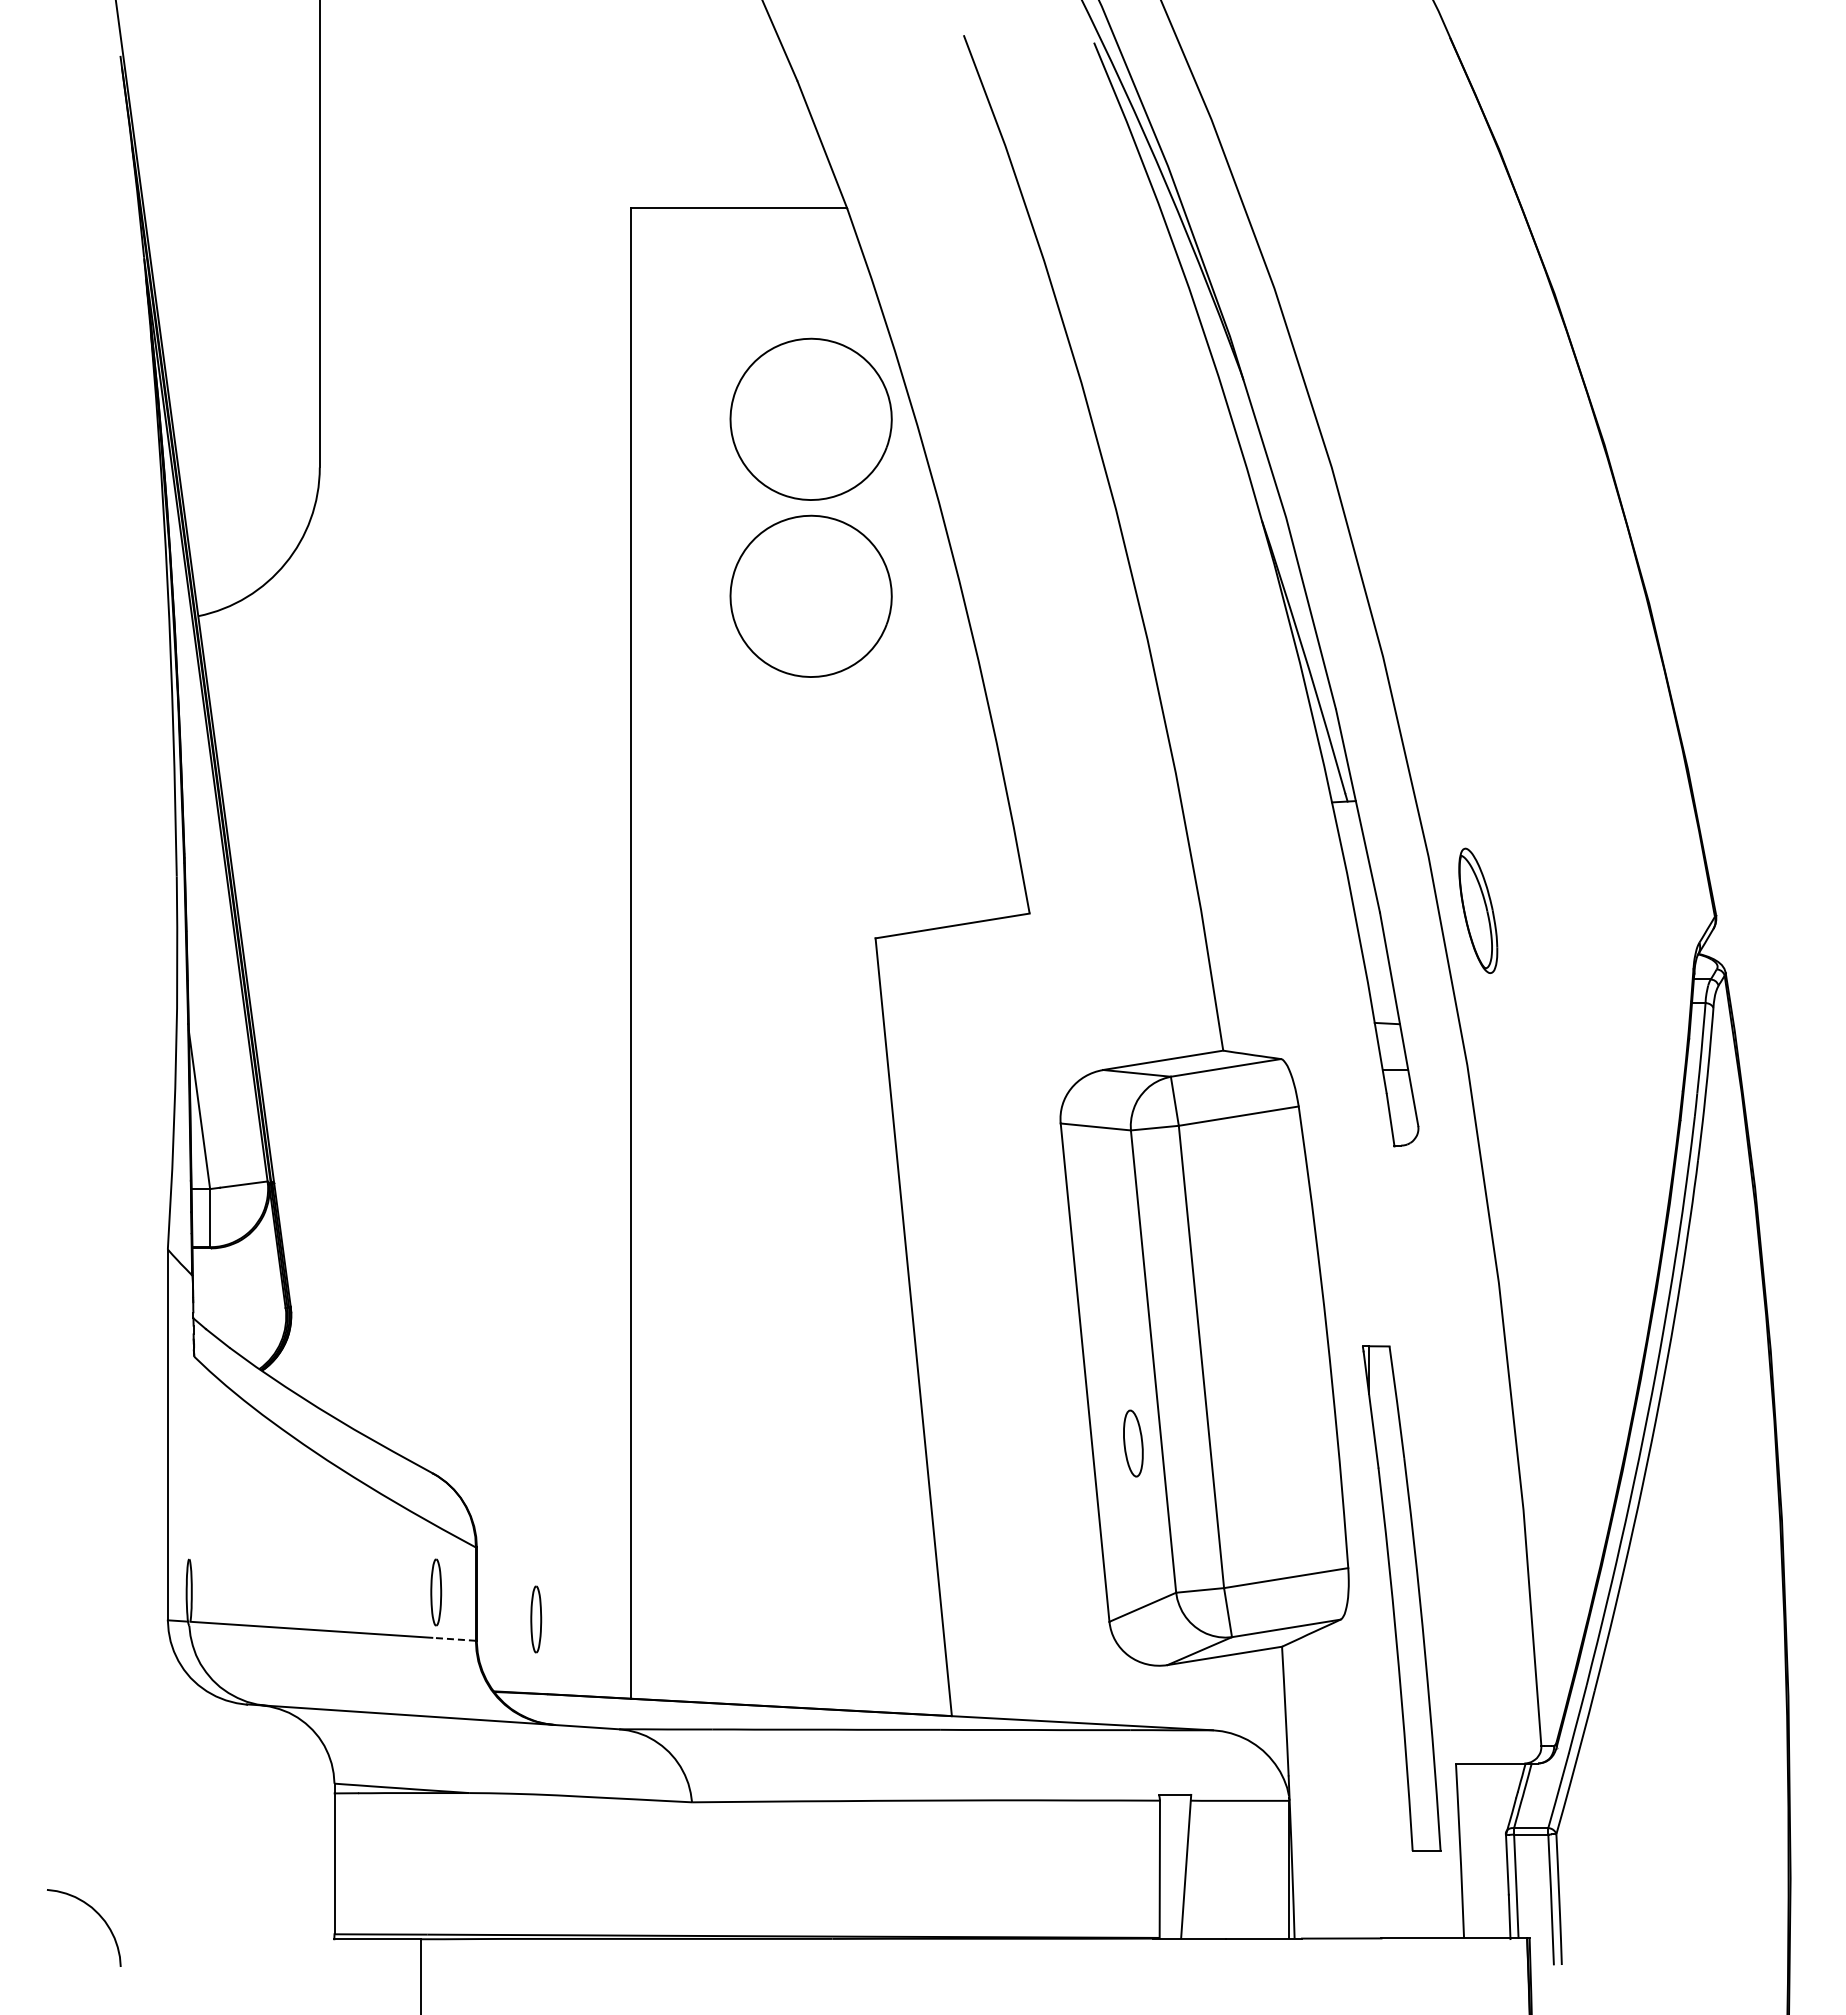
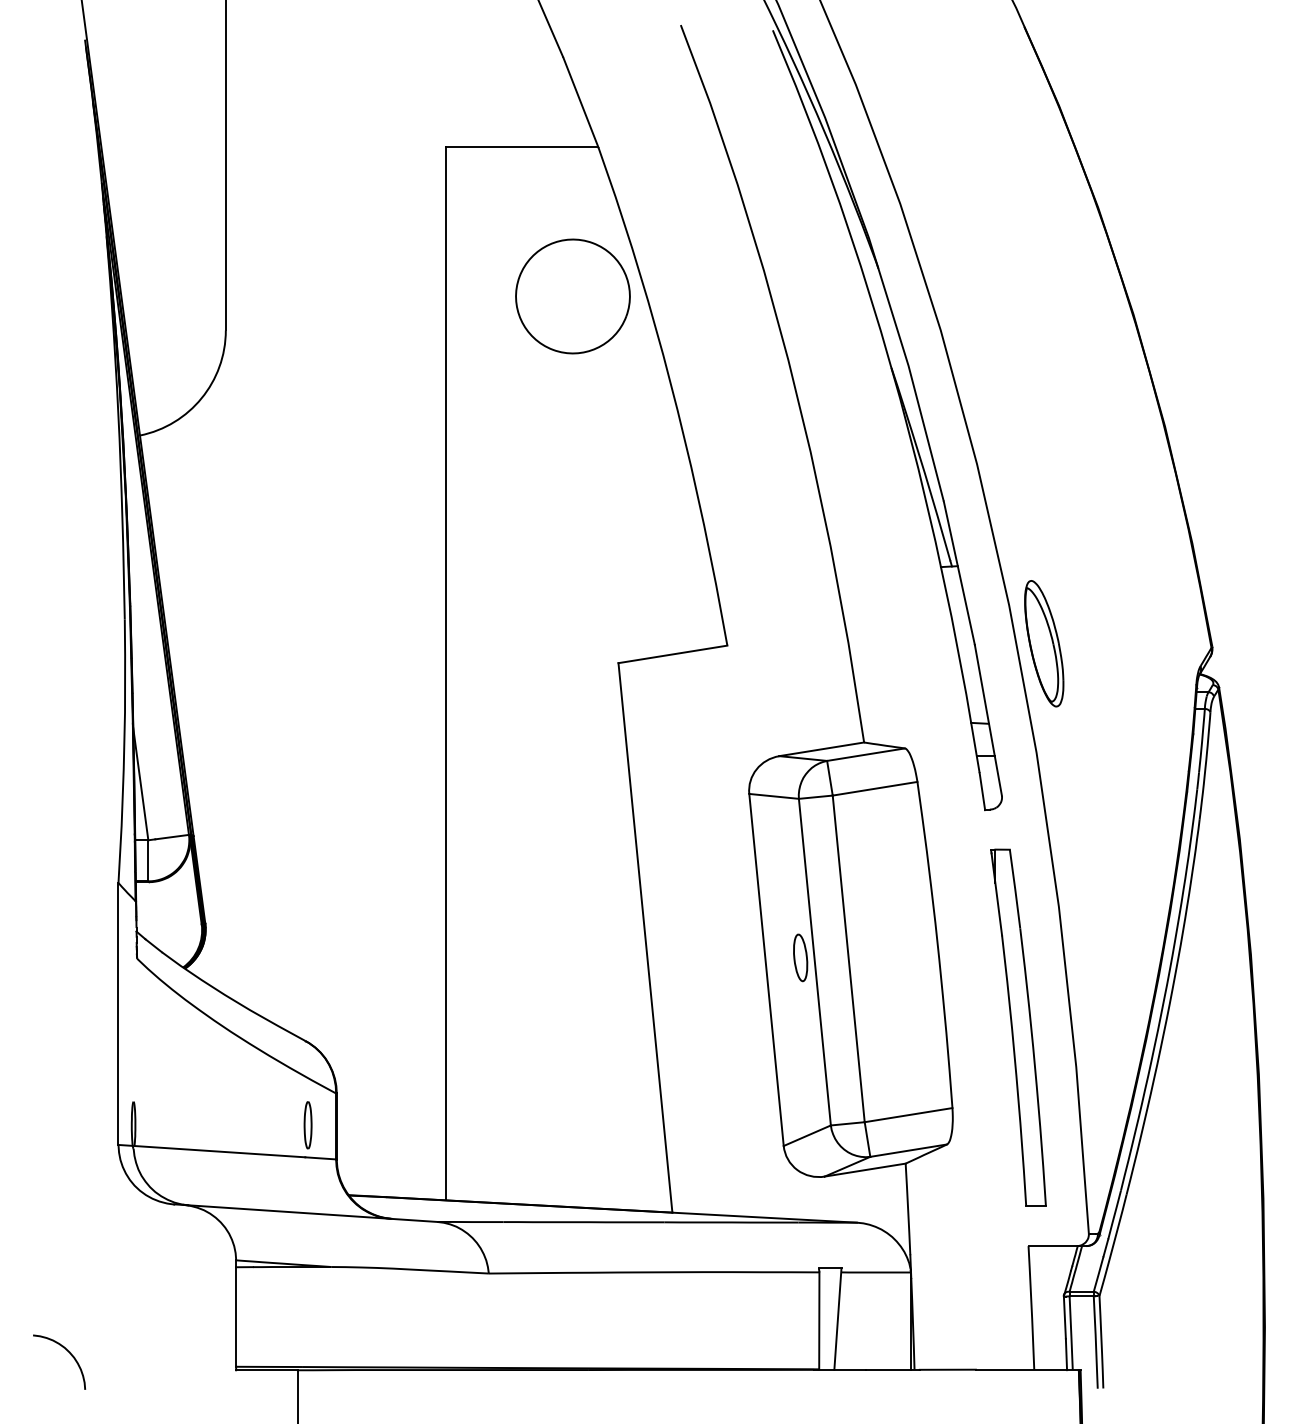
part: (810, 595) -> (572, 420), removed
part: (1478, 910) -> (1044, 643), size x1.43
part: (1133, 1443) -> (800, 957), moved
part: (1401, 1598) -> (1018, 1027), moved
part: (536, 1619) -> (378, 1144), removed
line: (454, 1639) -> (321, 1158), dashed -> solid

